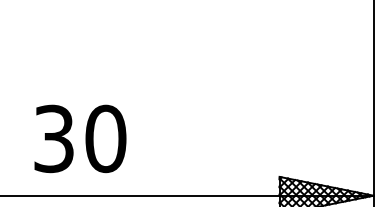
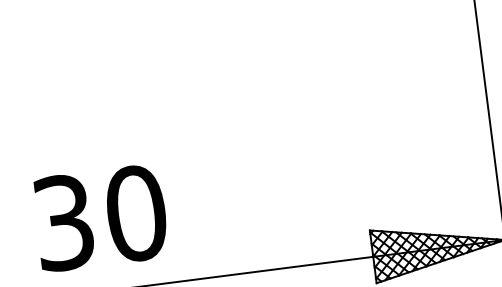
text: (80, 138) -> (100, 217), moved

